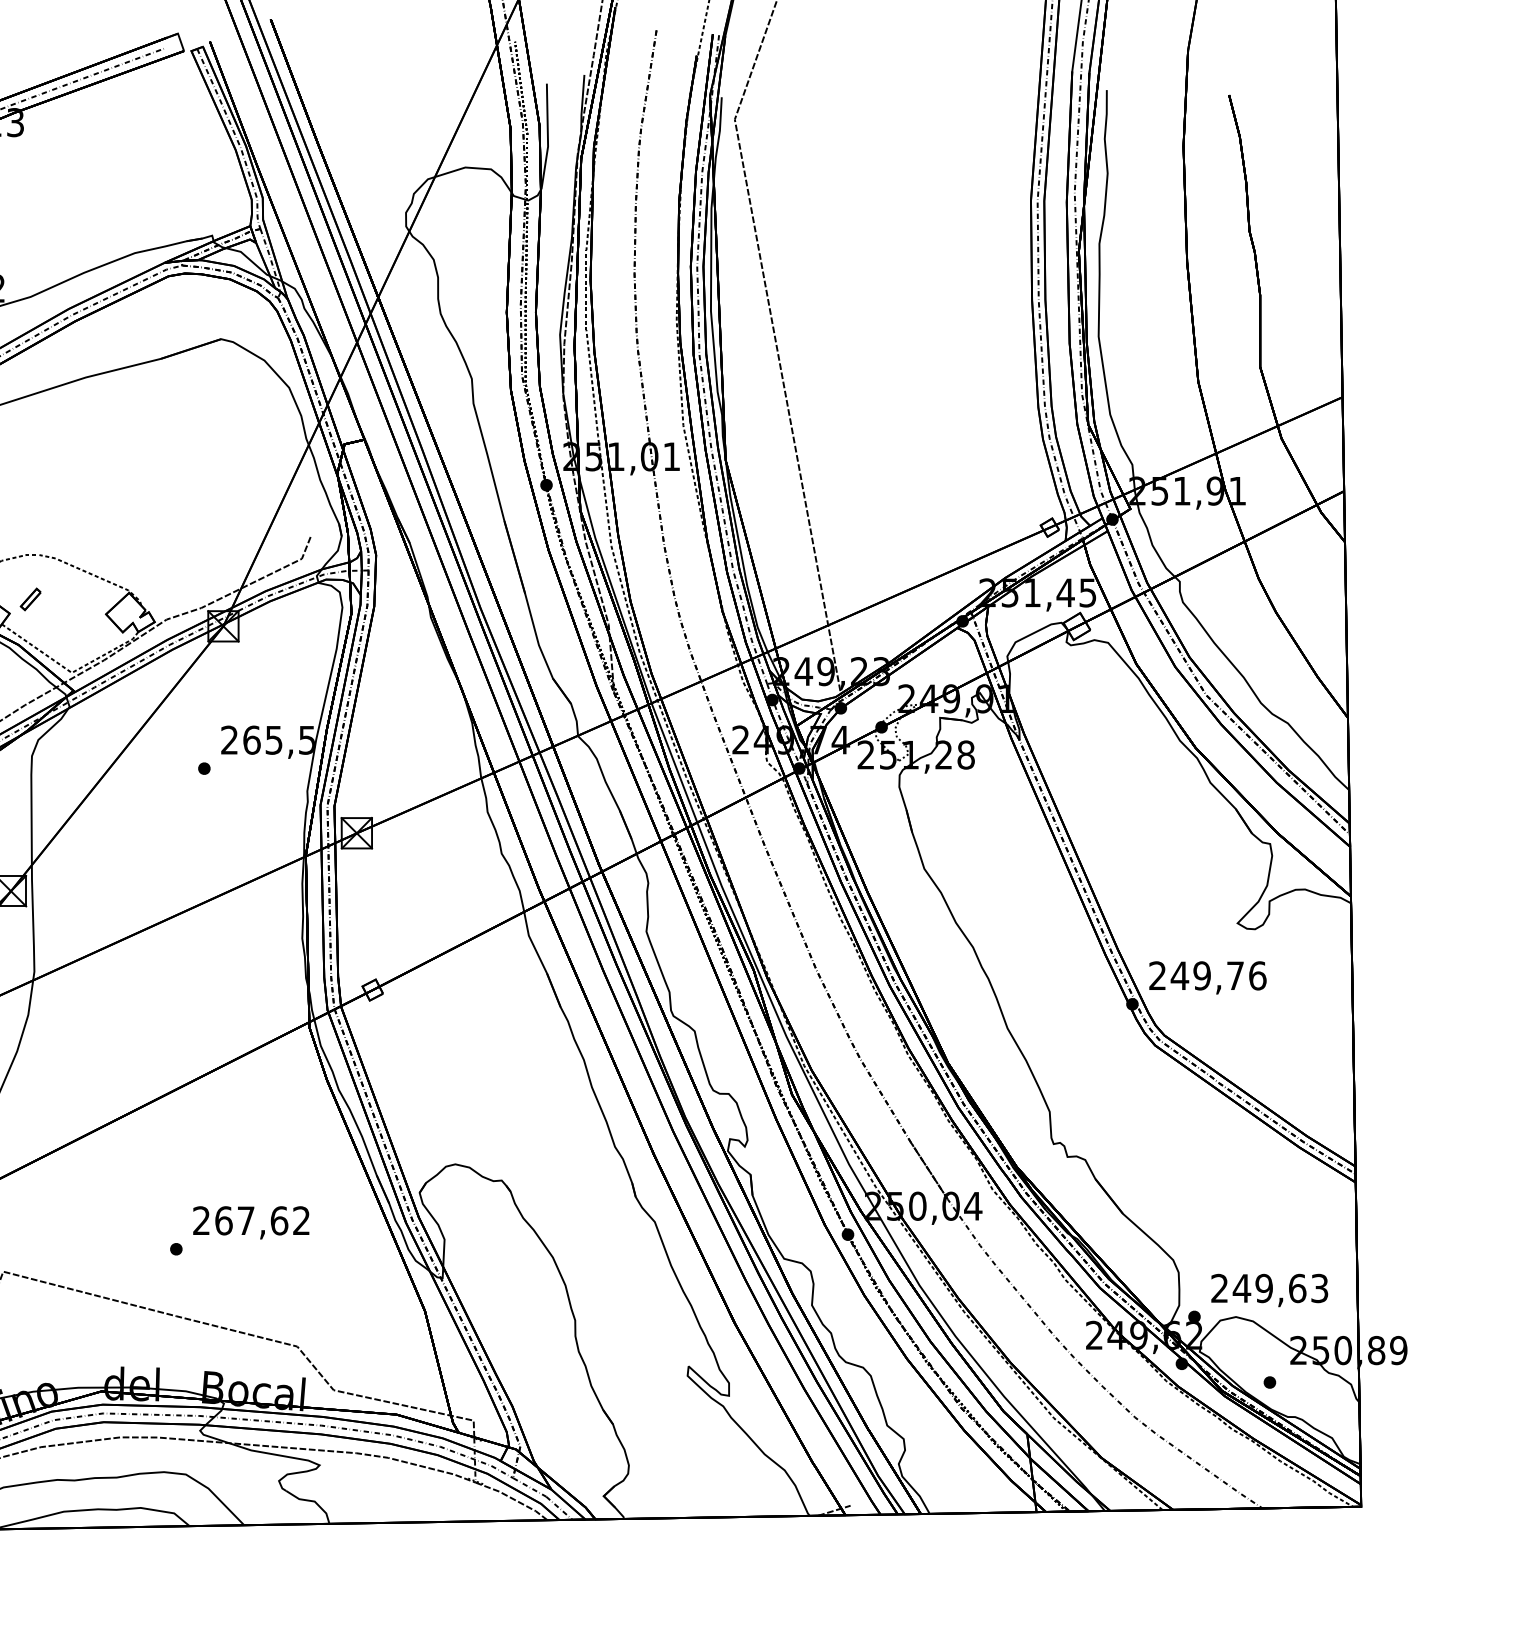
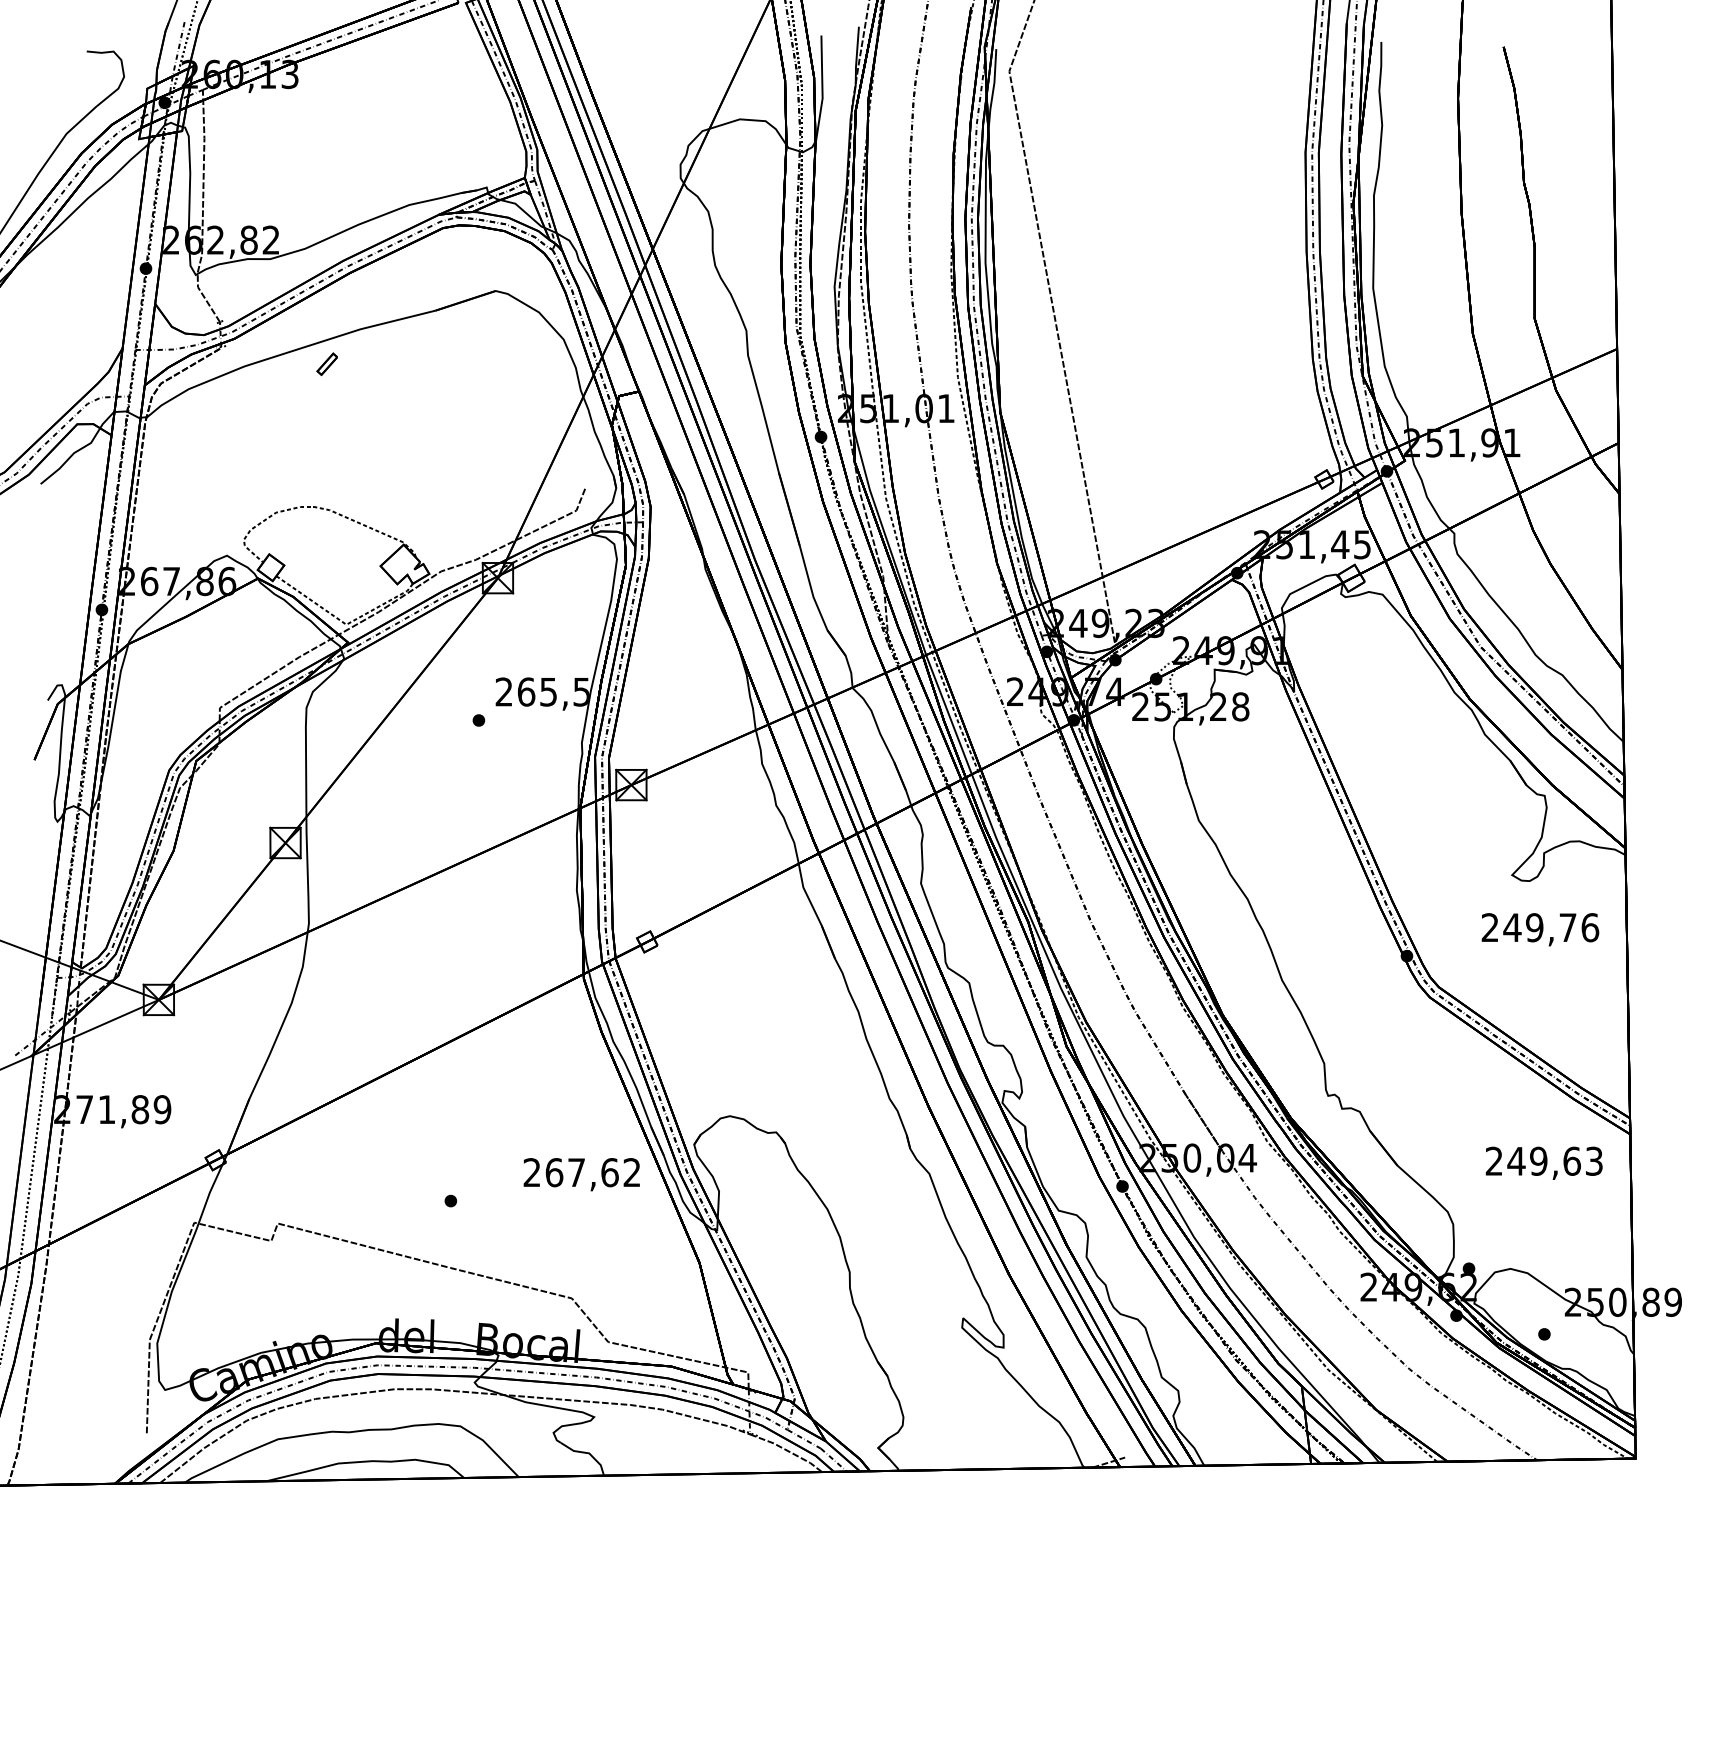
part: (29, 599) -> (326, 364), moved
text: (1207, 977) -> (1540, 929), moved
text: (250, 1222) -> (581, 1174), moved
text: (1268, 1289) -> (1543, 1162), moved

